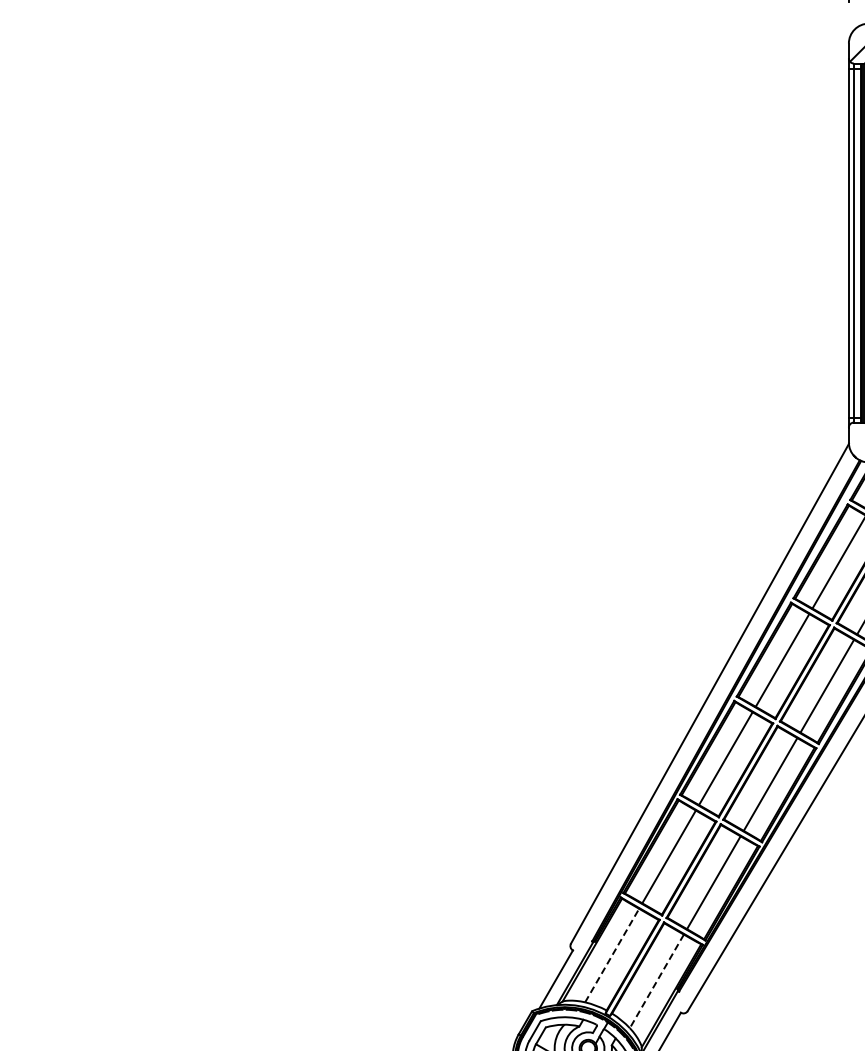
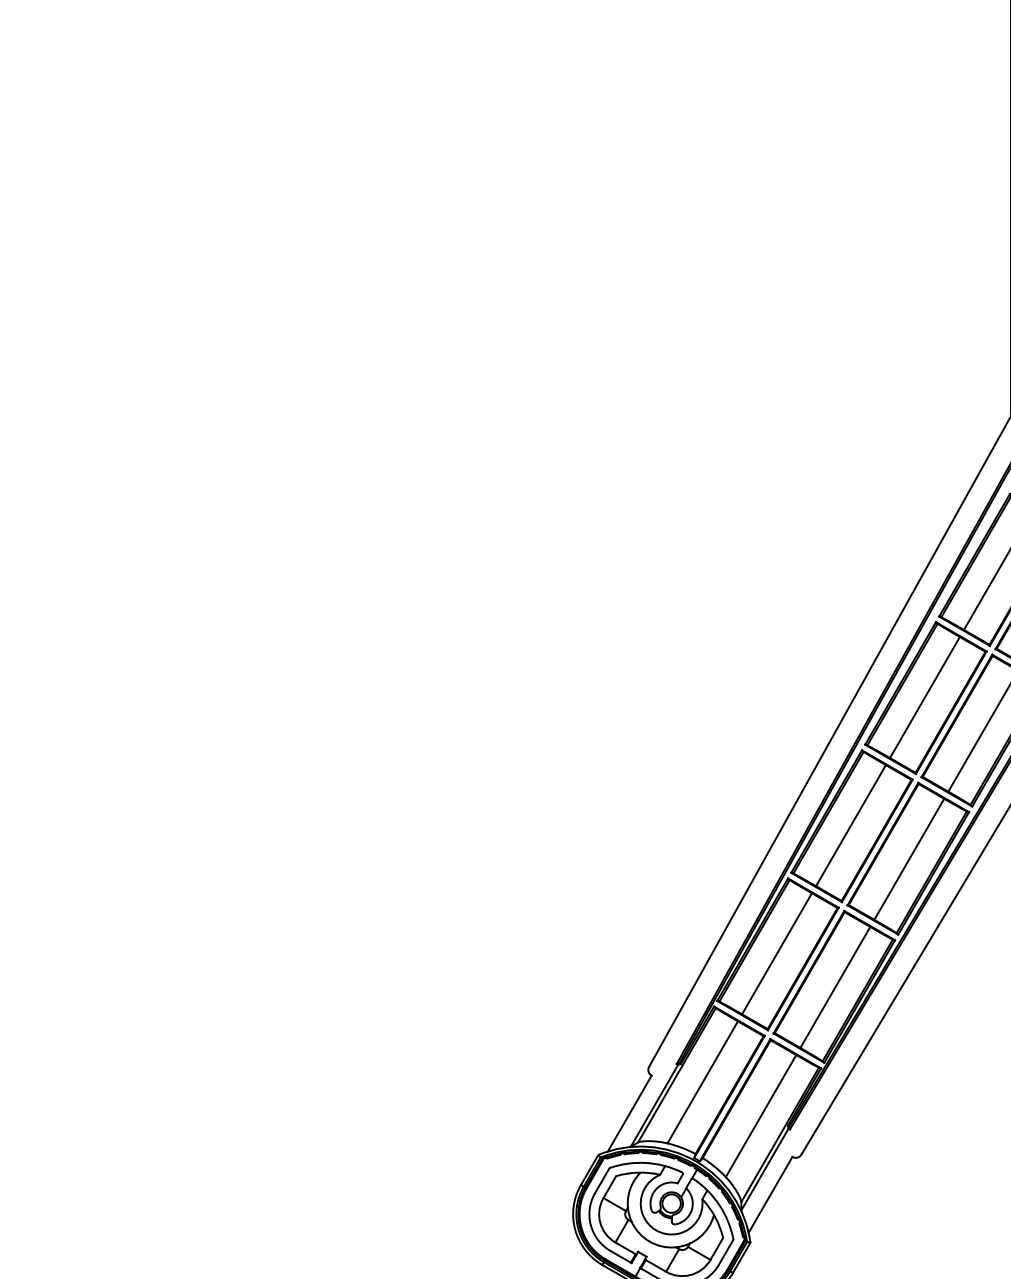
line: (612, 955) -> (703, 1082), dashed -> solid
line: (656, 981) -> (760, 1116), dashed -> solid

